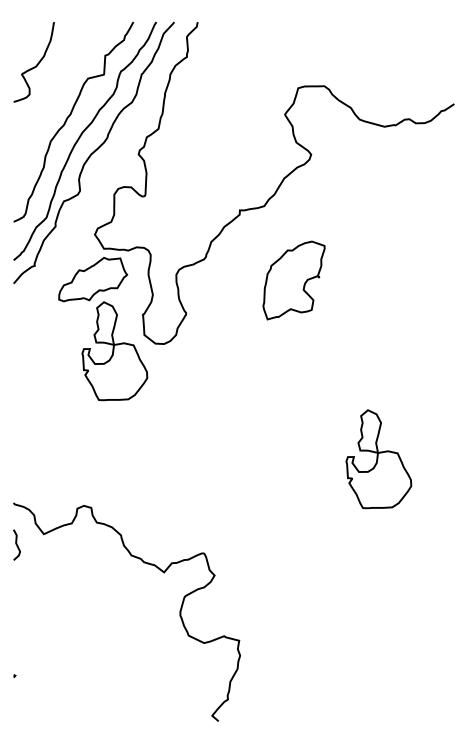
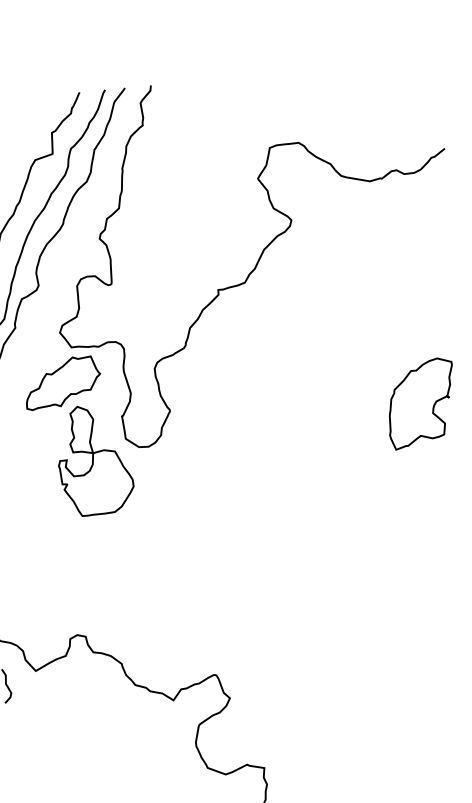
part: (293, 280) -> (420, 403), moved
part: (378, 459) -> (399, 551), removed

